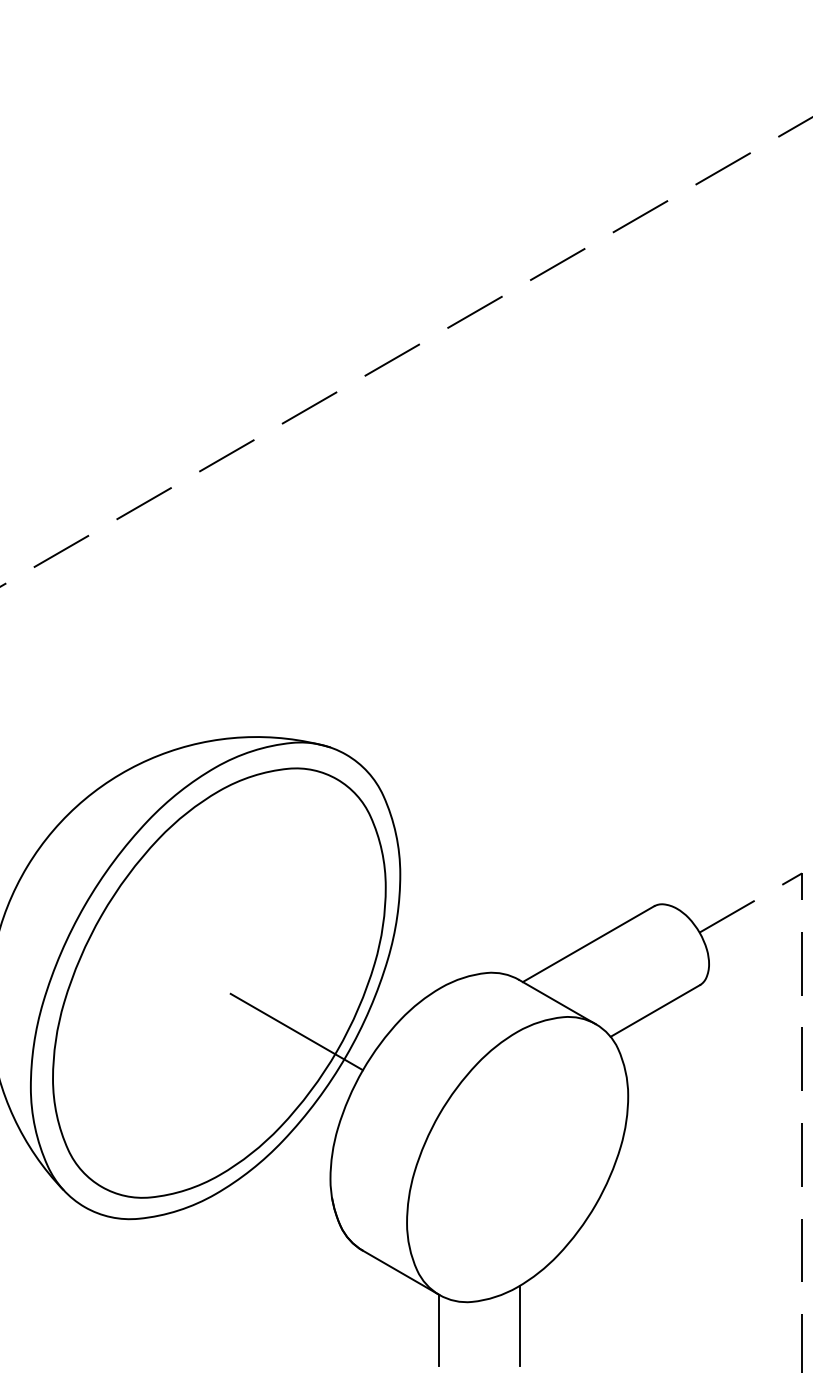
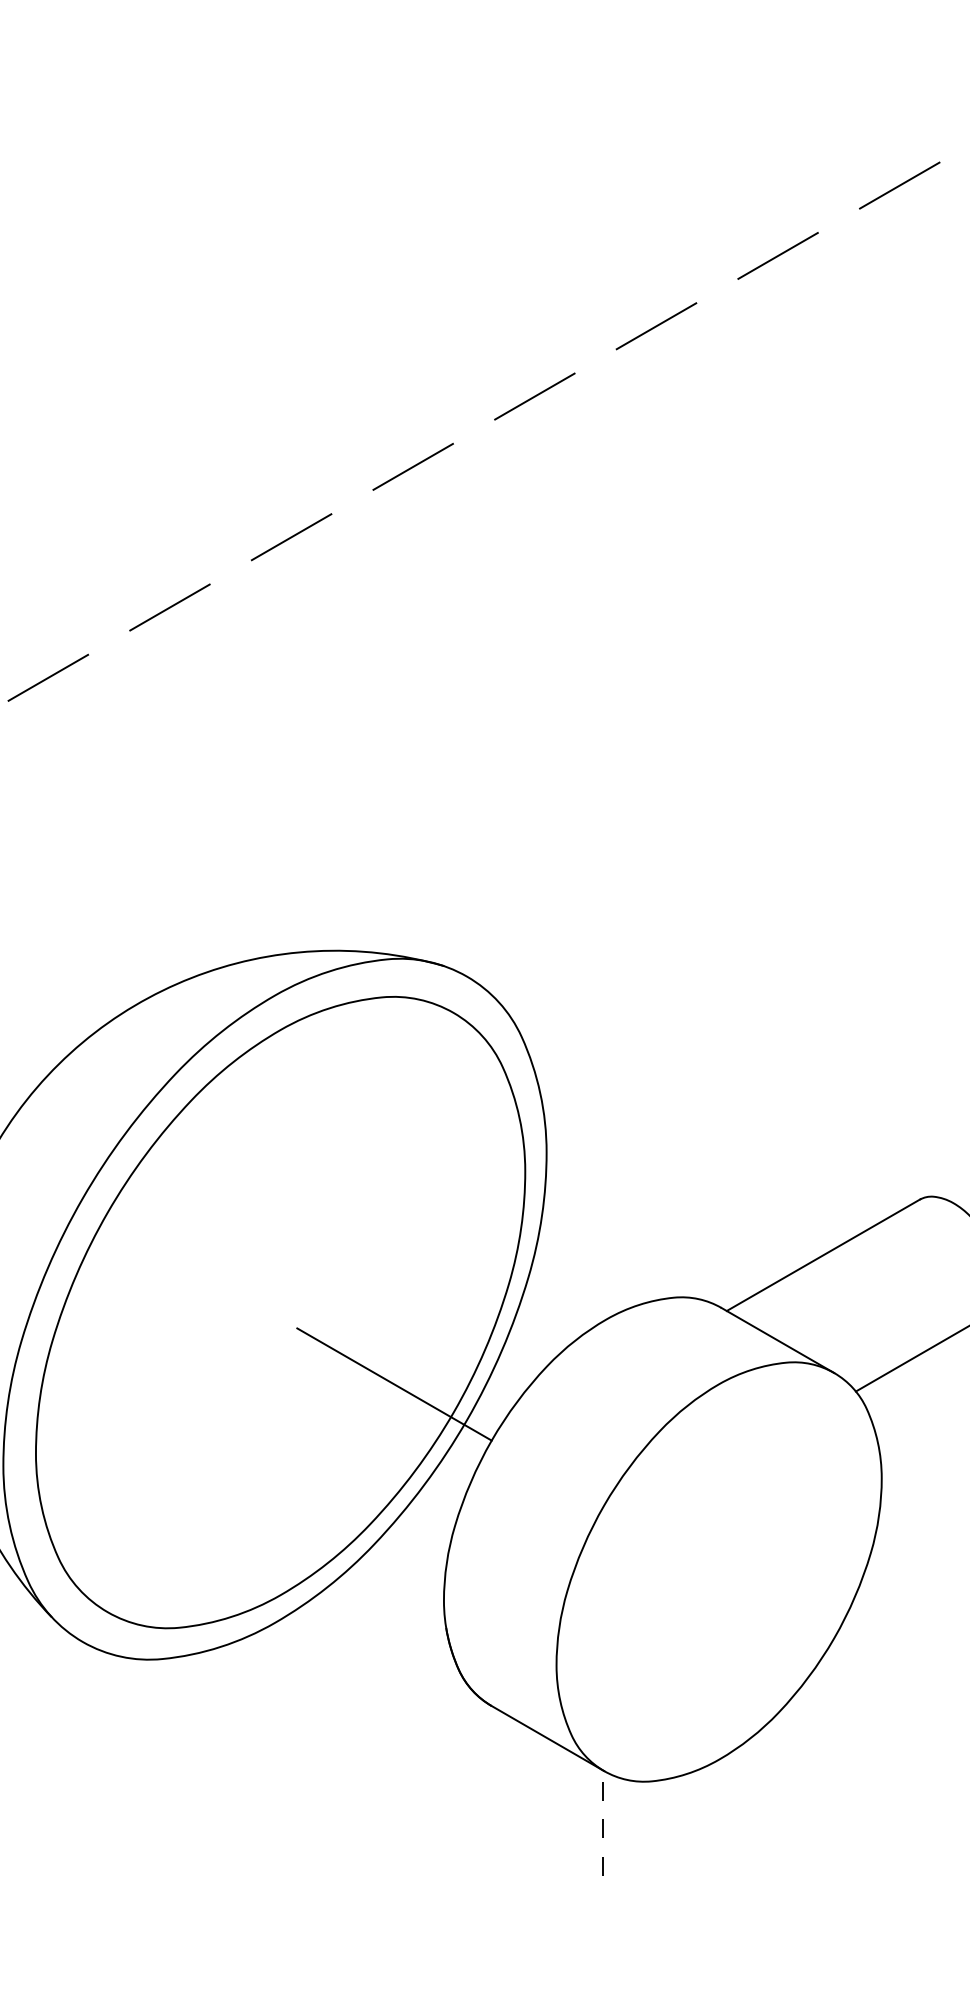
line: (520, 1325) -> (723, 1815), removed
line: (438, 1330) -> (602, 1823), solid -> dashed

